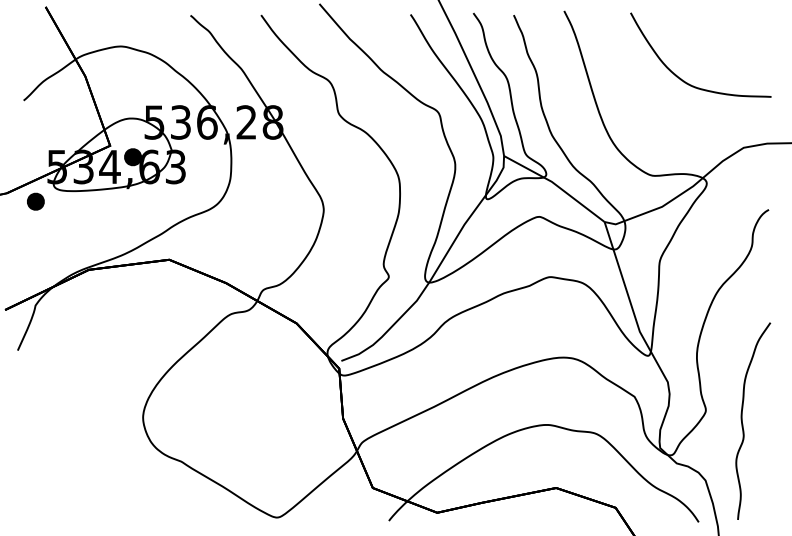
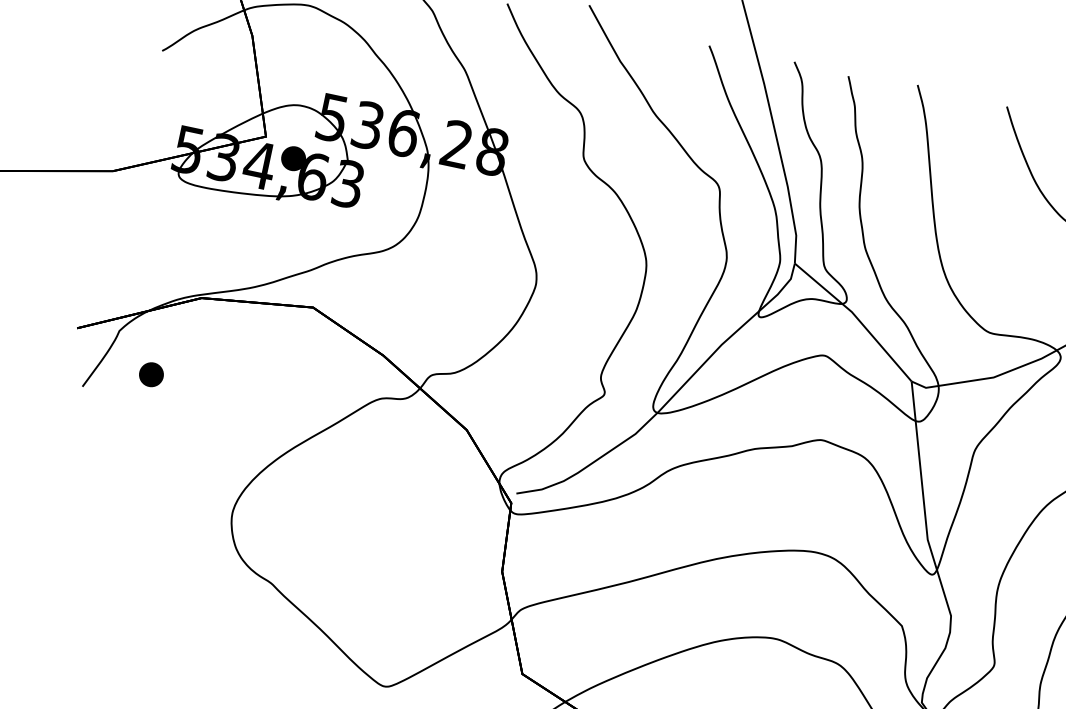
part: (35, 201) -> (151, 374), moved

